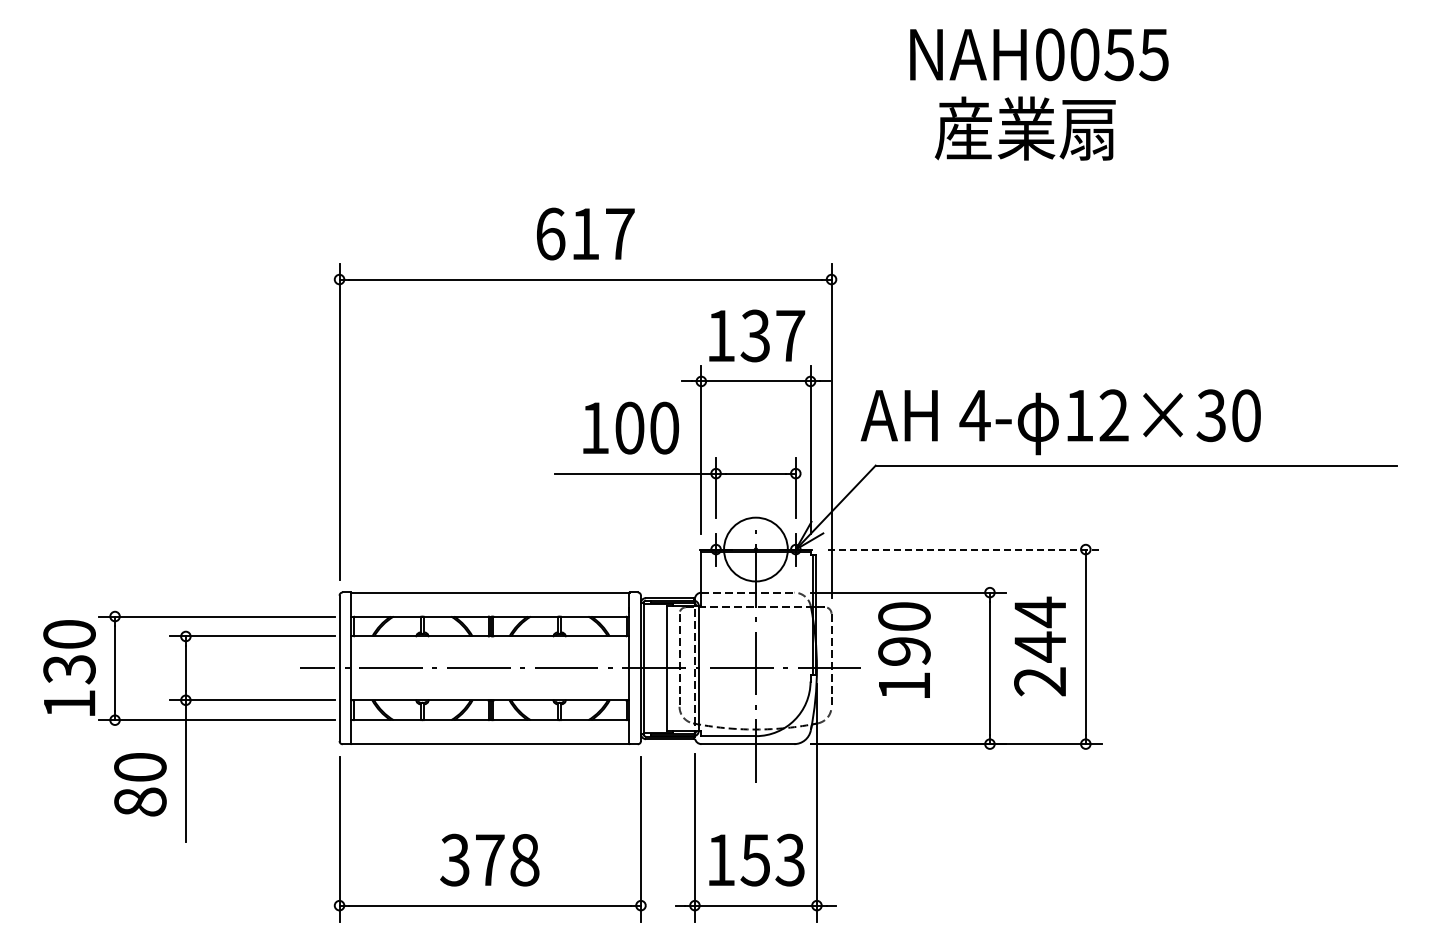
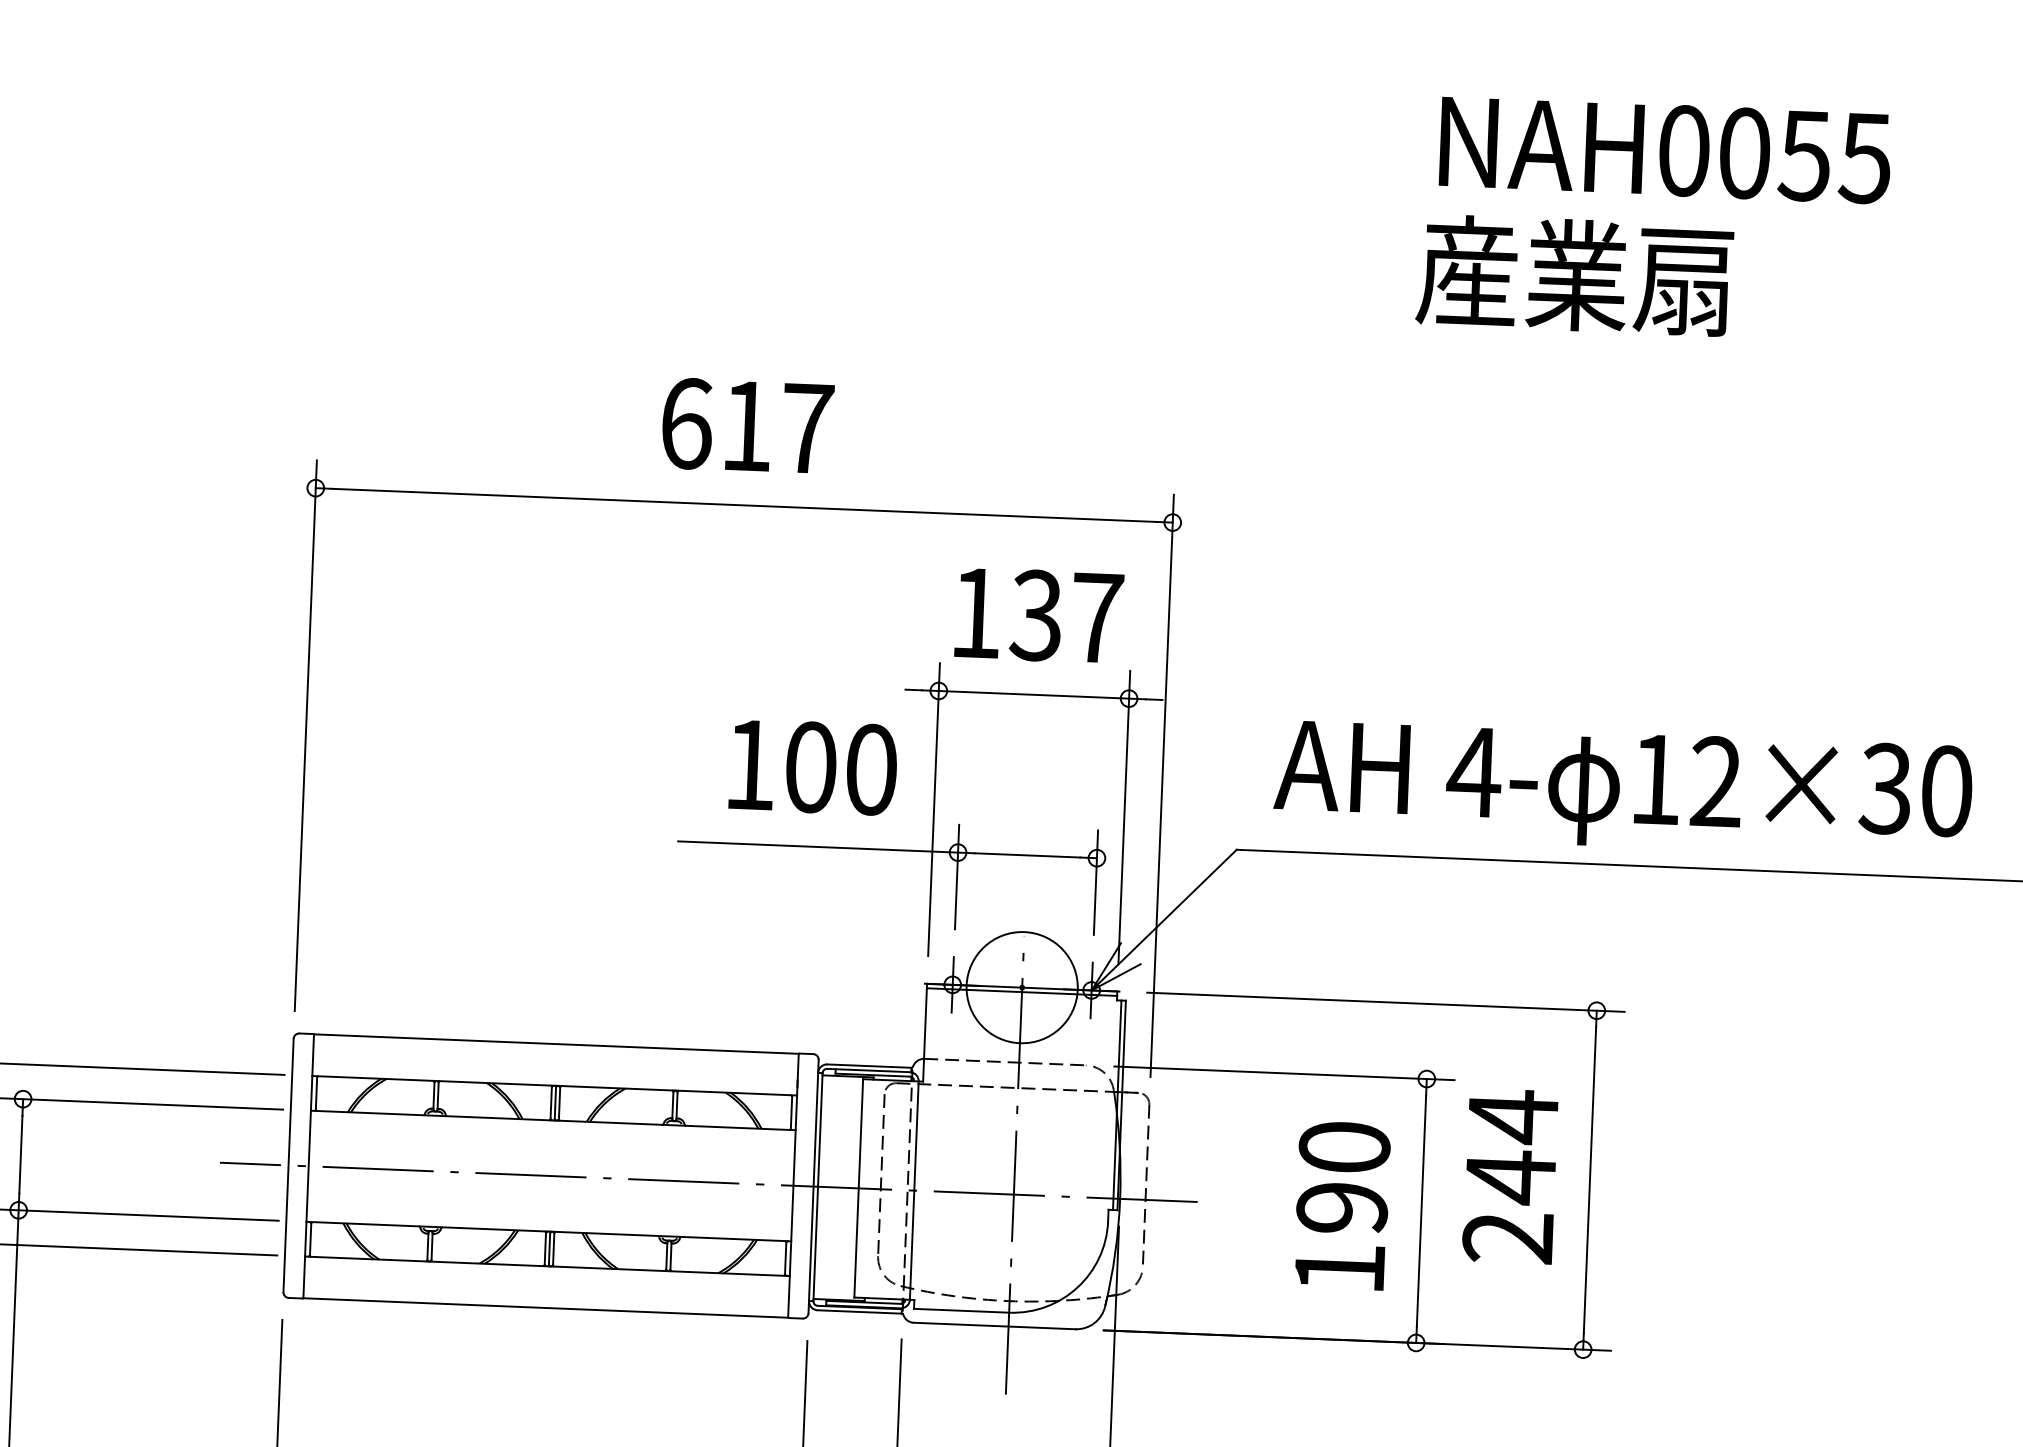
text: (1039, 54) -> (1665, 149), moved
text: (1024, 128) -> (1573, 275), moved
text: (1060, 422) -> (1622, 790), moved
line: (965, 549) -> (1387, 1002), dashed -> solid
text: (904, 649) -> (1342, 1204), moved

